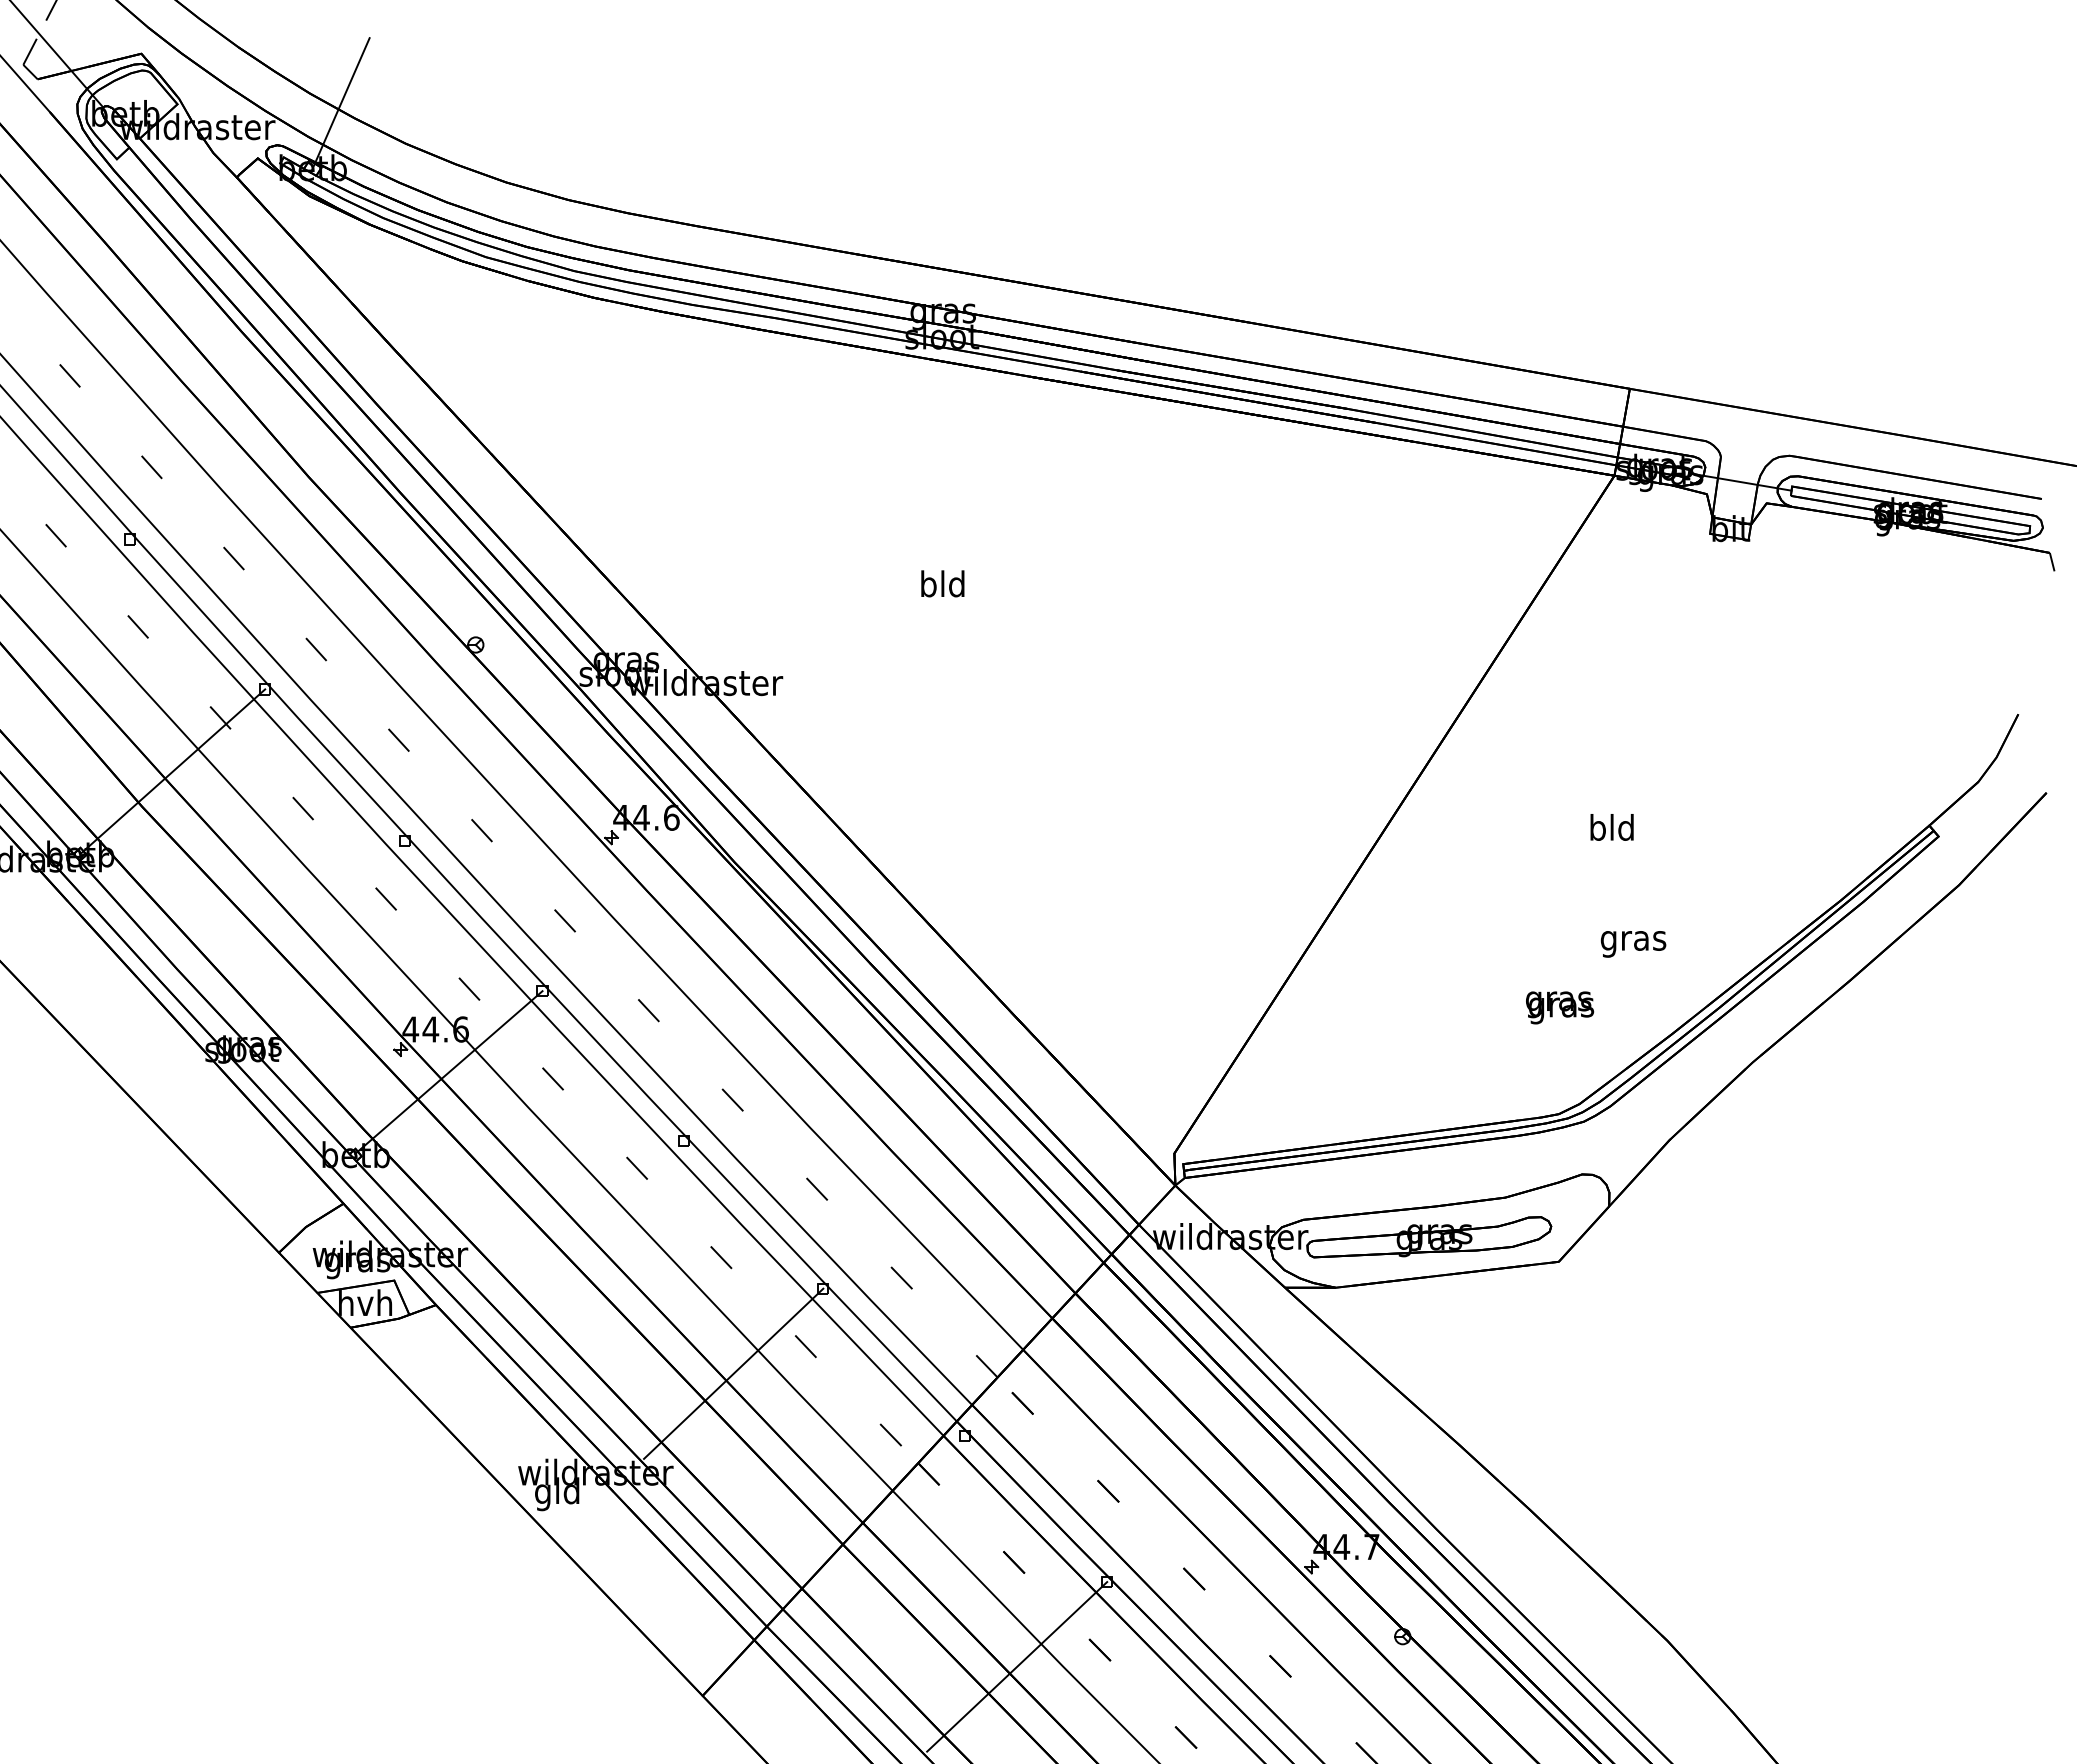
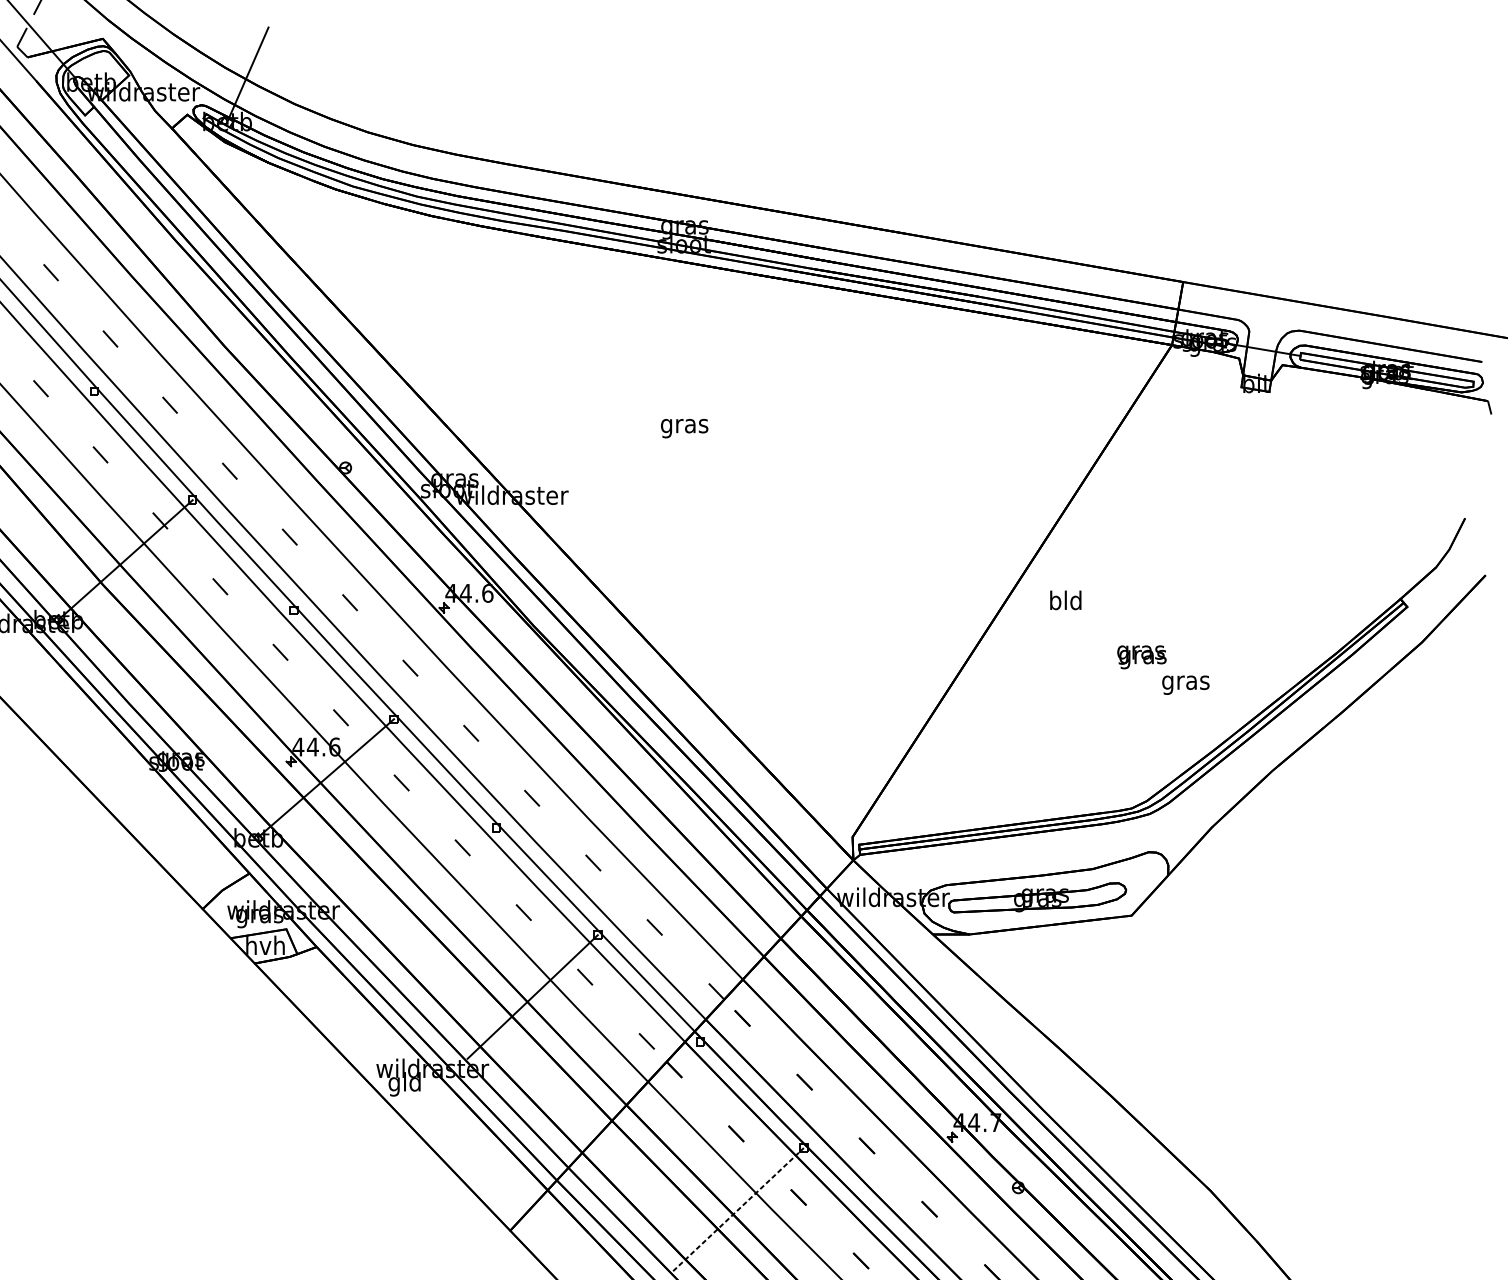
text: (942, 587) -> (684, 426), bld -> gras
text: (1611, 827) -> (1065, 600), moved
text: (1560, 1007) -> (1142, 657), moved
line: (1017, 1666) -> (738, 1209), solid -> dashed

